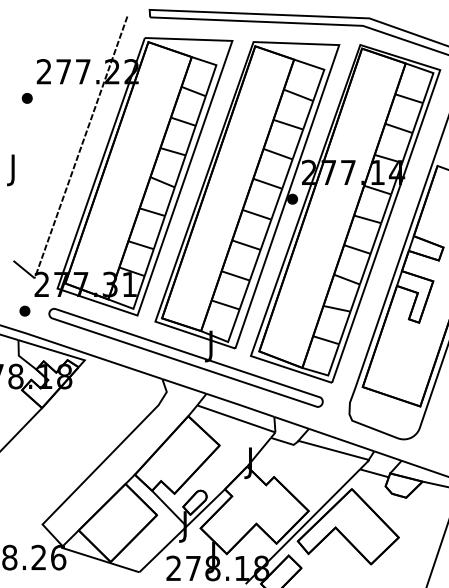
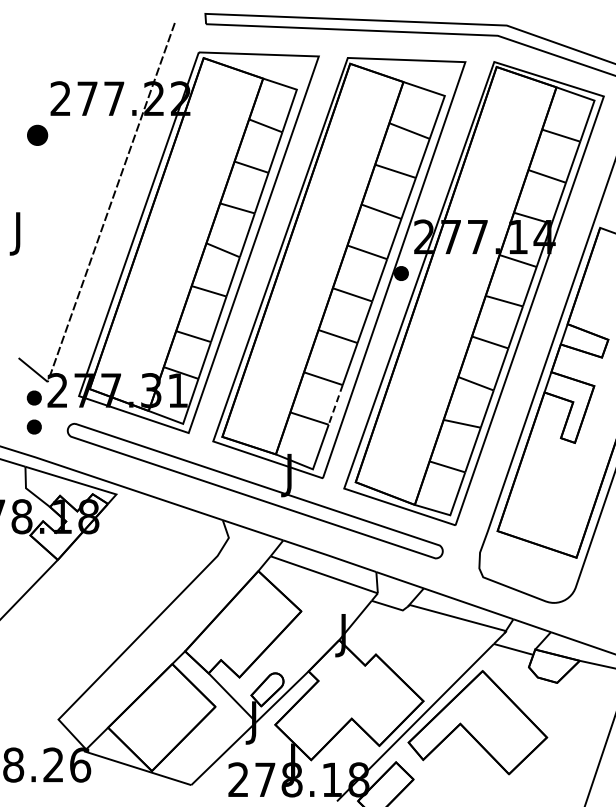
part: (27, 97) -> (37, 134), size x1.4
part: (24, 289) -> (33, 397), added
line: (244, 295) -> (335, 405), solid -> dashed

